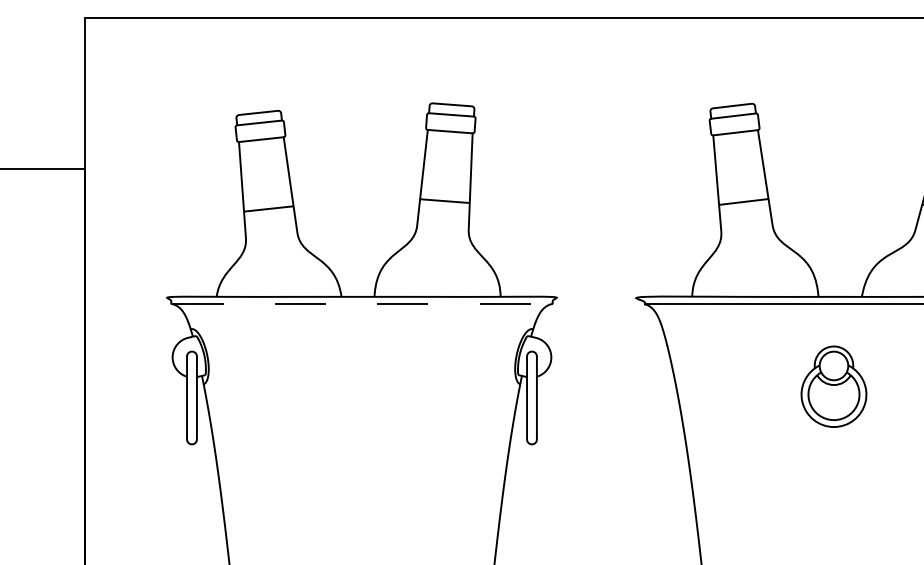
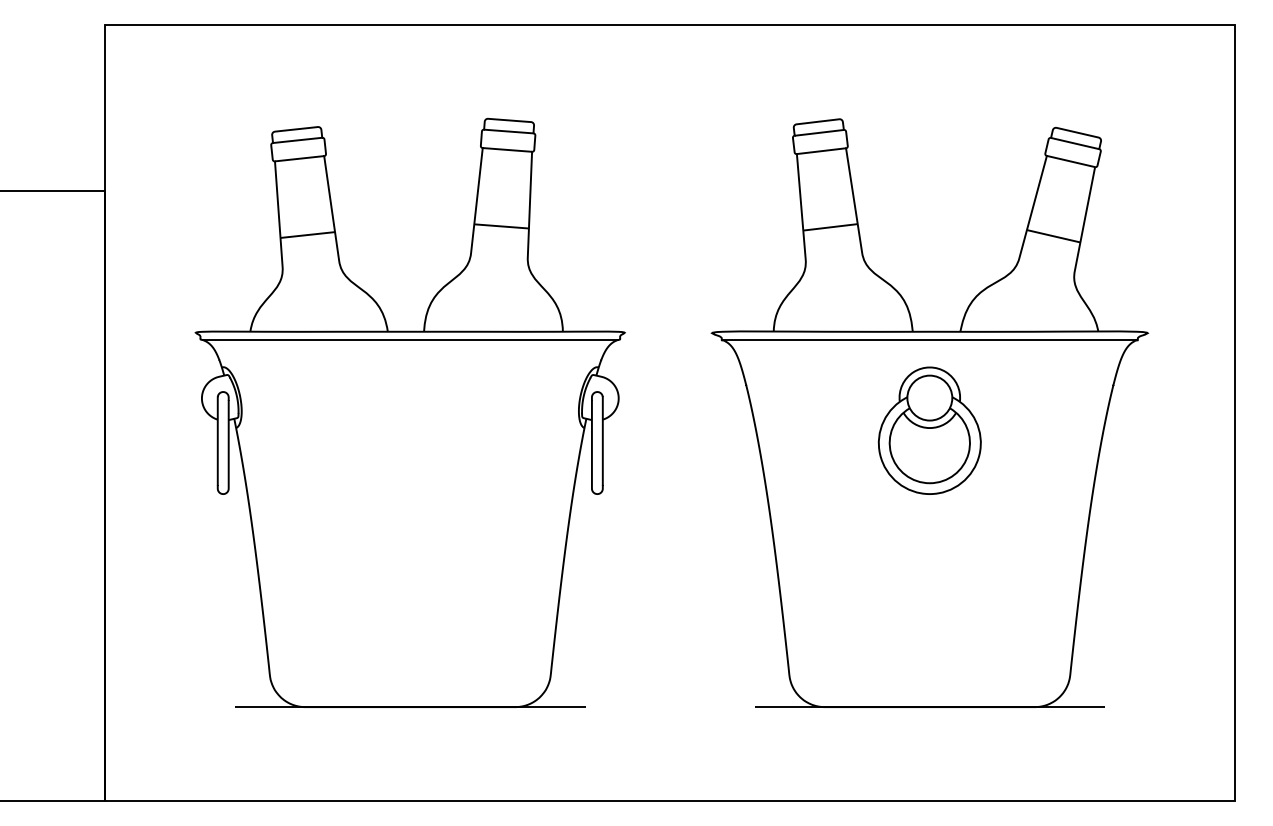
line: (362, 303) -> (410, 339), dashed -> solid
part: (833, 386) -> (929, 430), size x1.43

